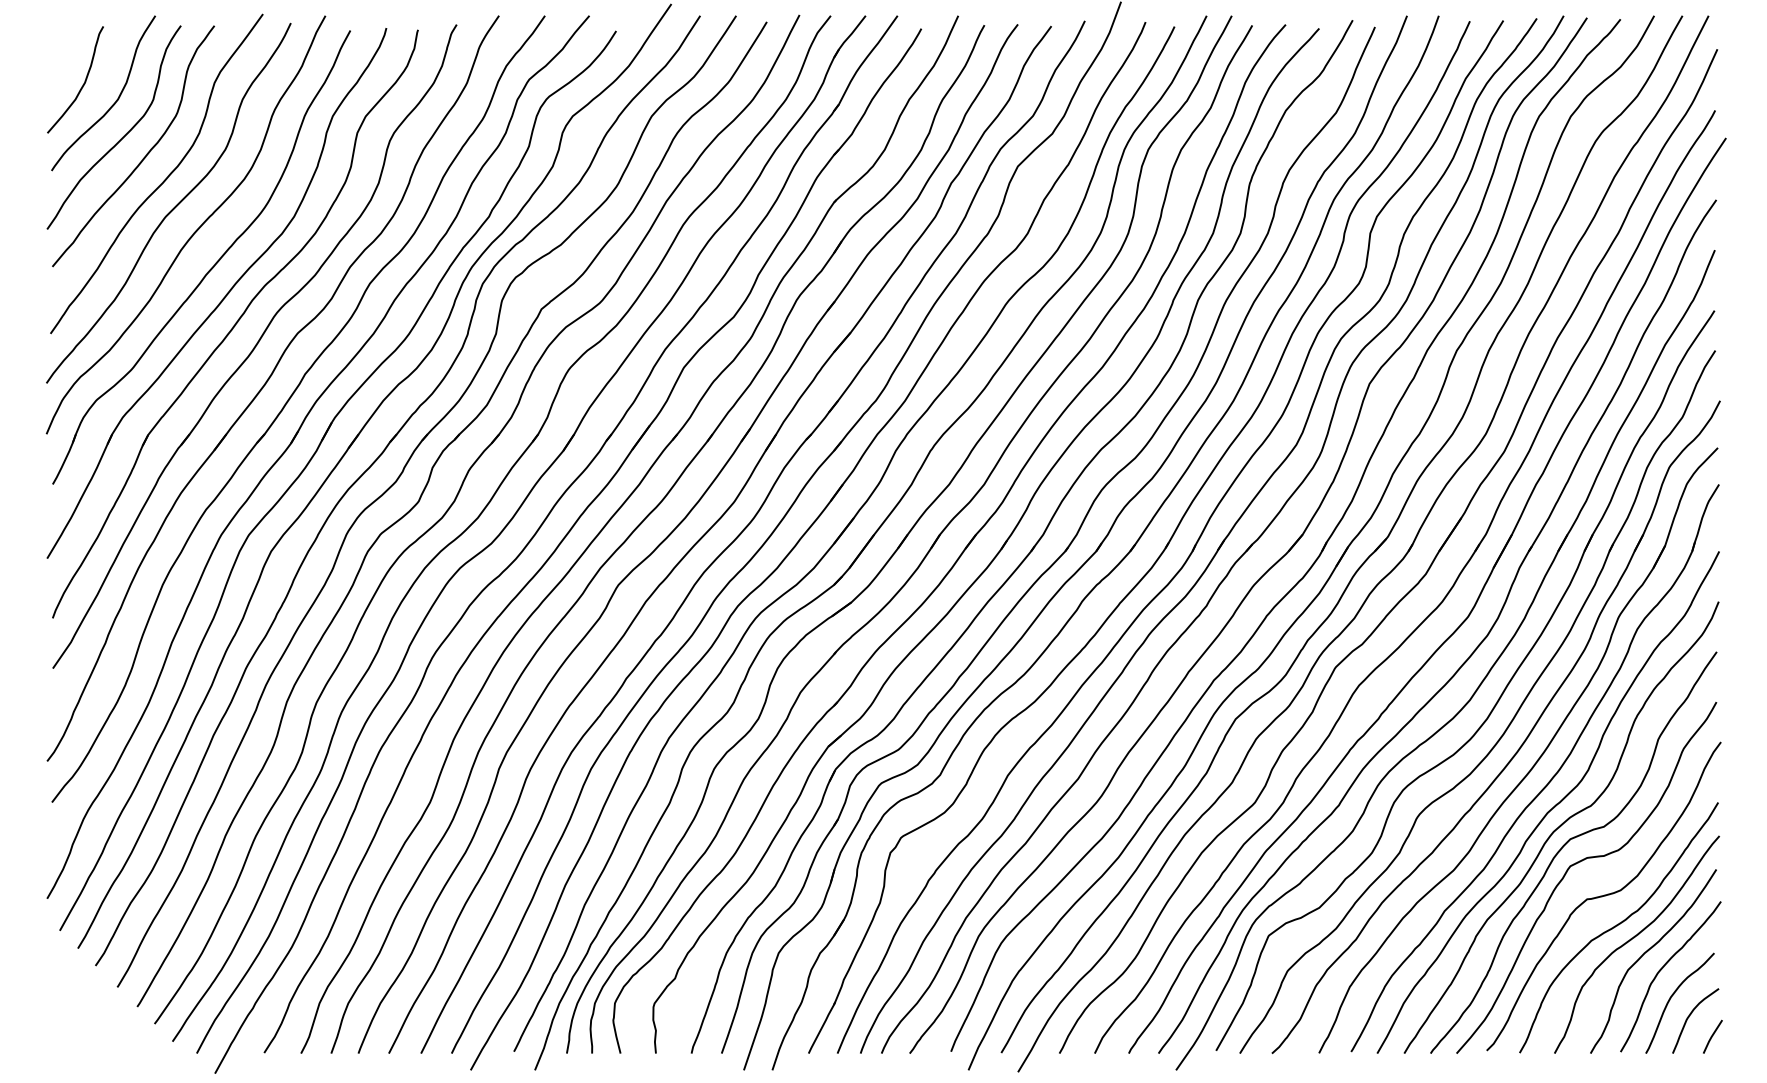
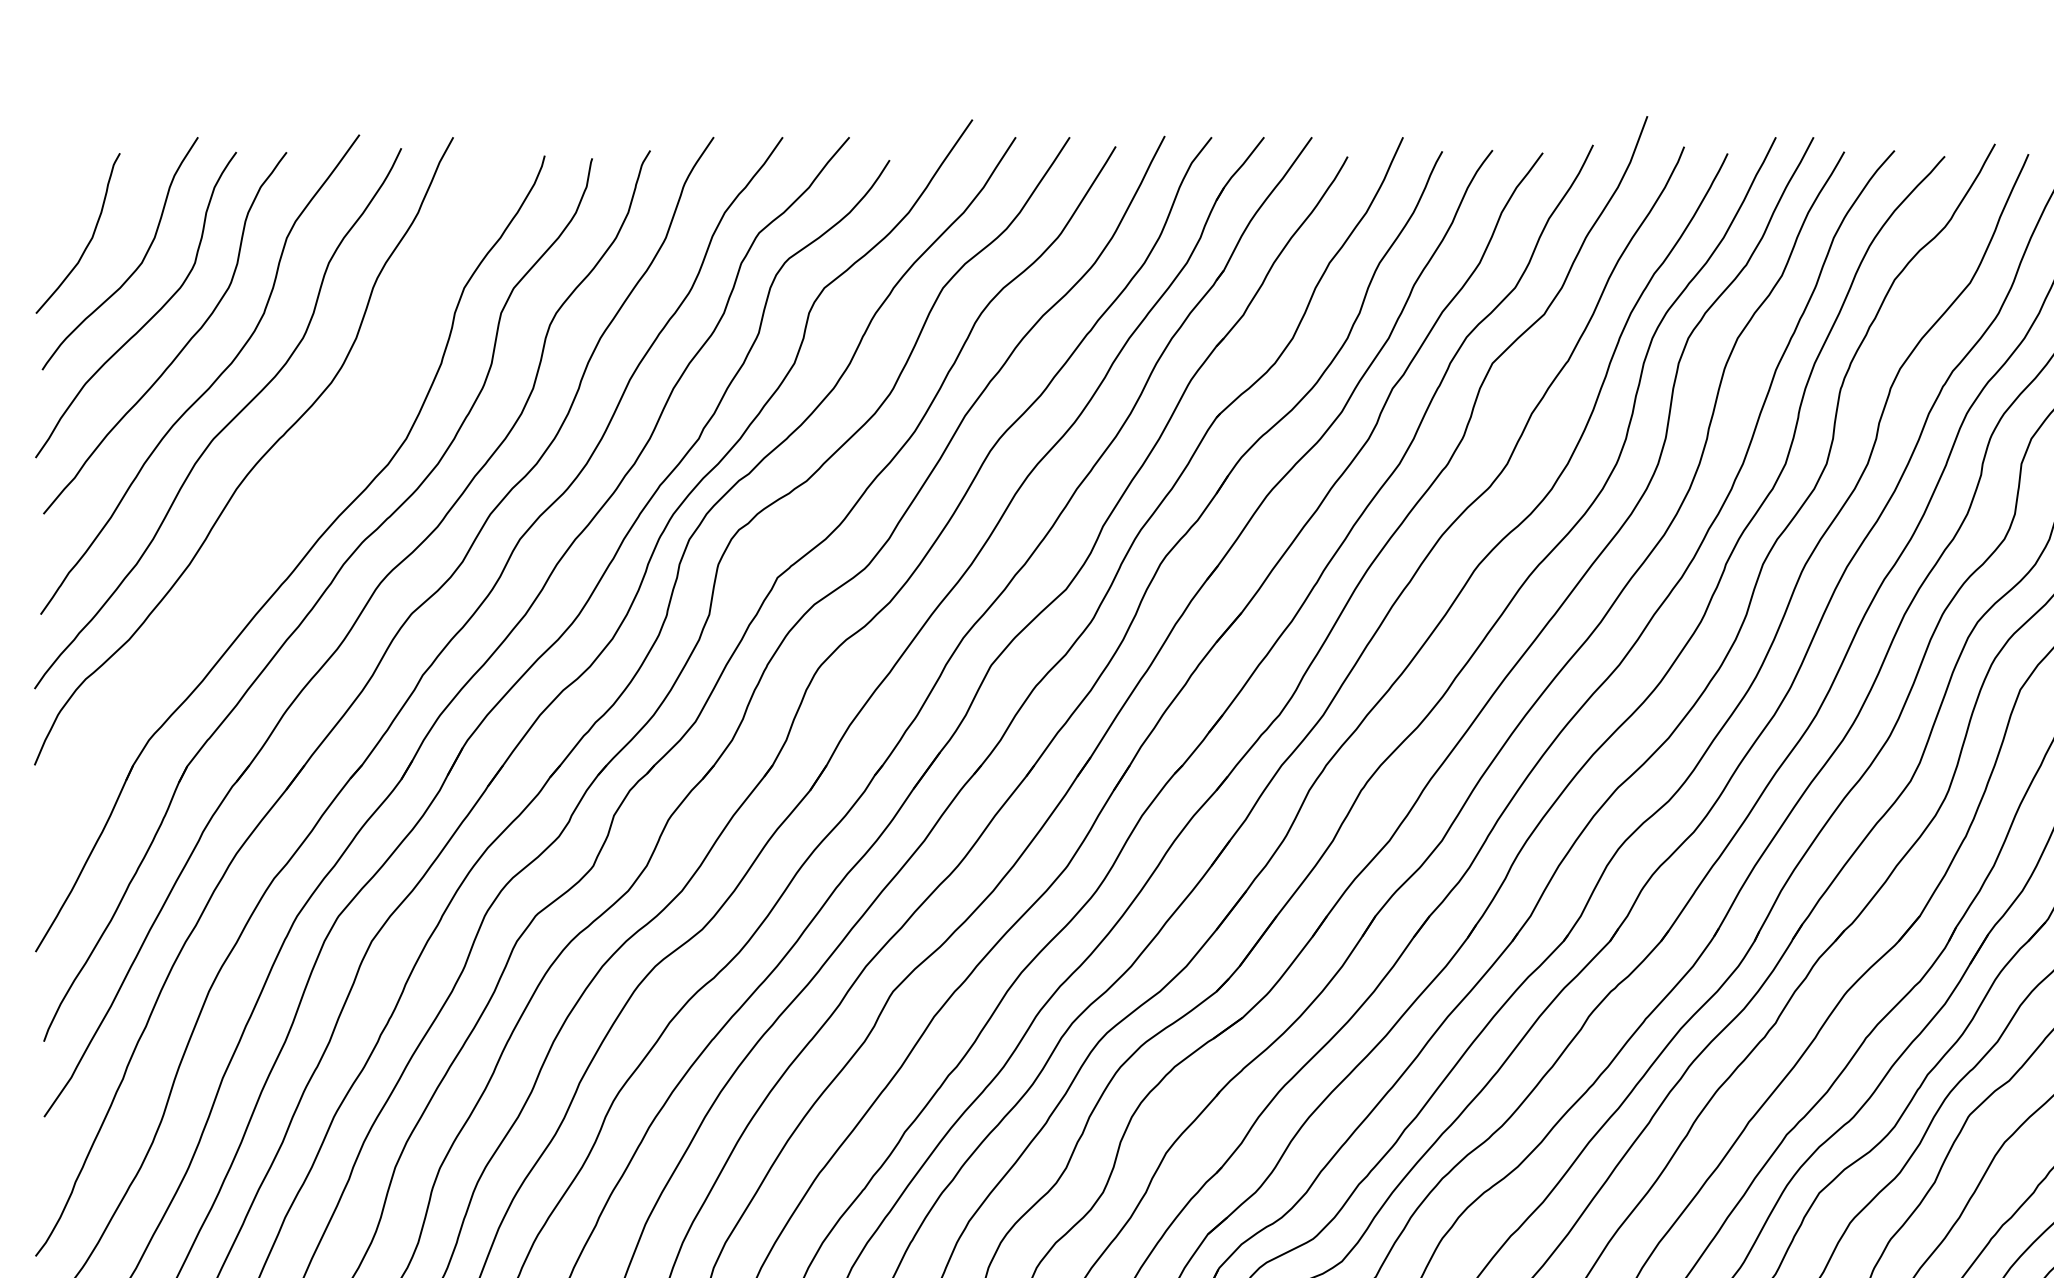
part: (211, 267) -> (282, 515), removed

